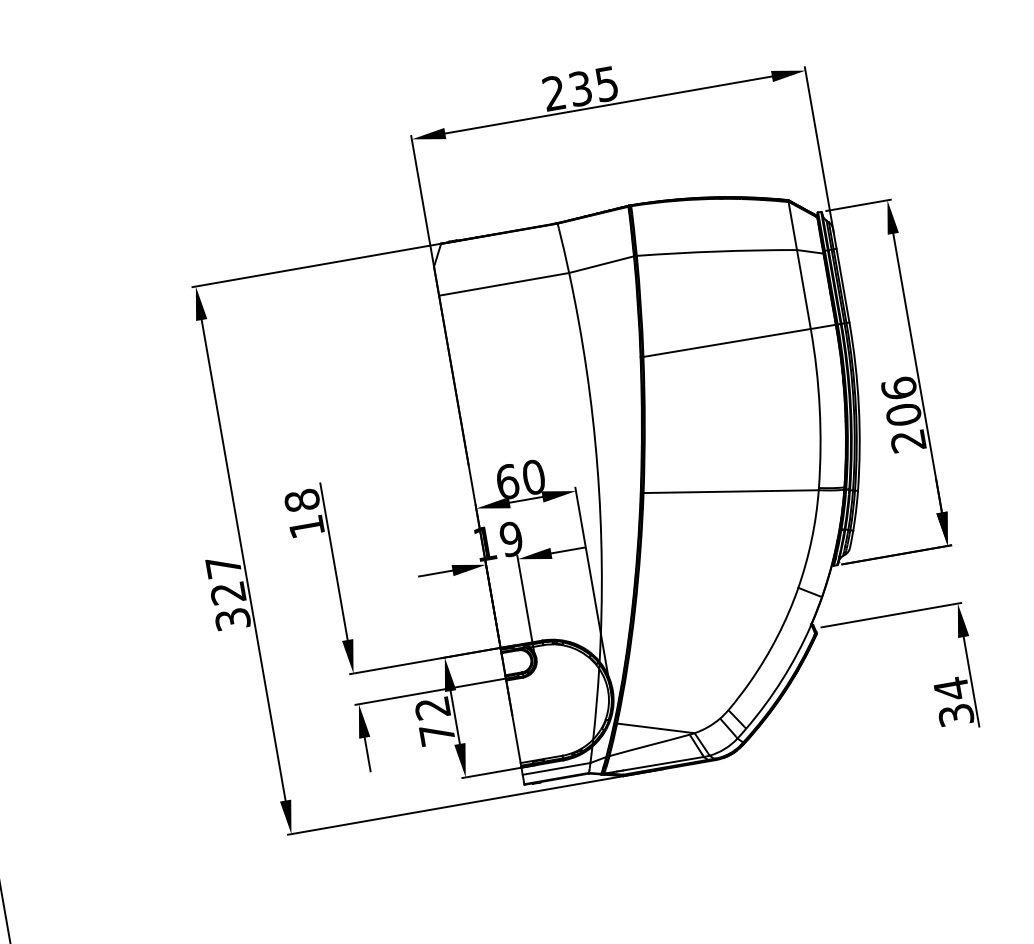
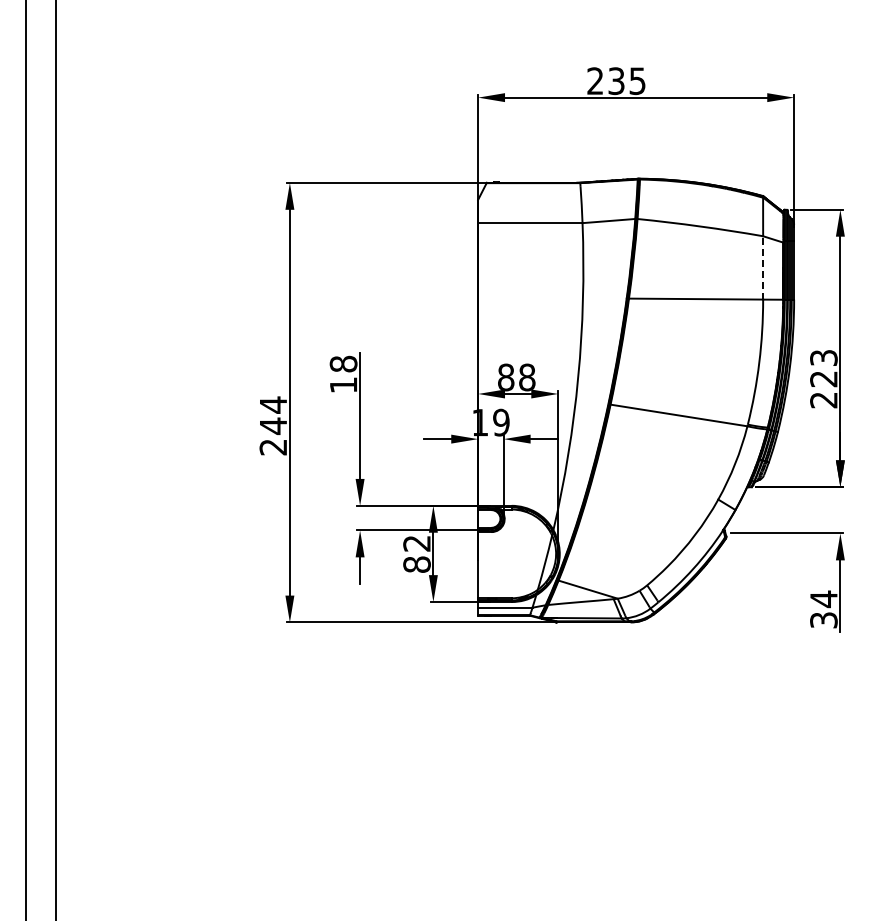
line: (804, 288) -> (763, 267), solid -> dashed
text: (900, 401) -> (823, 368), 206 -> 223
text: (520, 479) -> (516, 377), 60 -> 88
text: (228, 592) -> (273, 425), 327 -> 244
text: (436, 734) -> (416, 564), 72 -> 82

